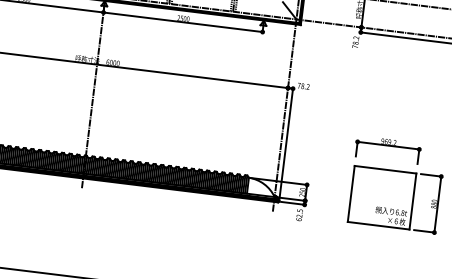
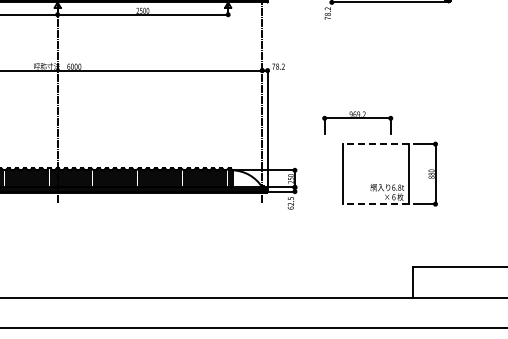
part: (387, 149) -> (357, 122), moved
line: (385, 170) -> (375, 144), solid -> dashed
line: (378, 226) -> (375, 204), solid -> dashed

